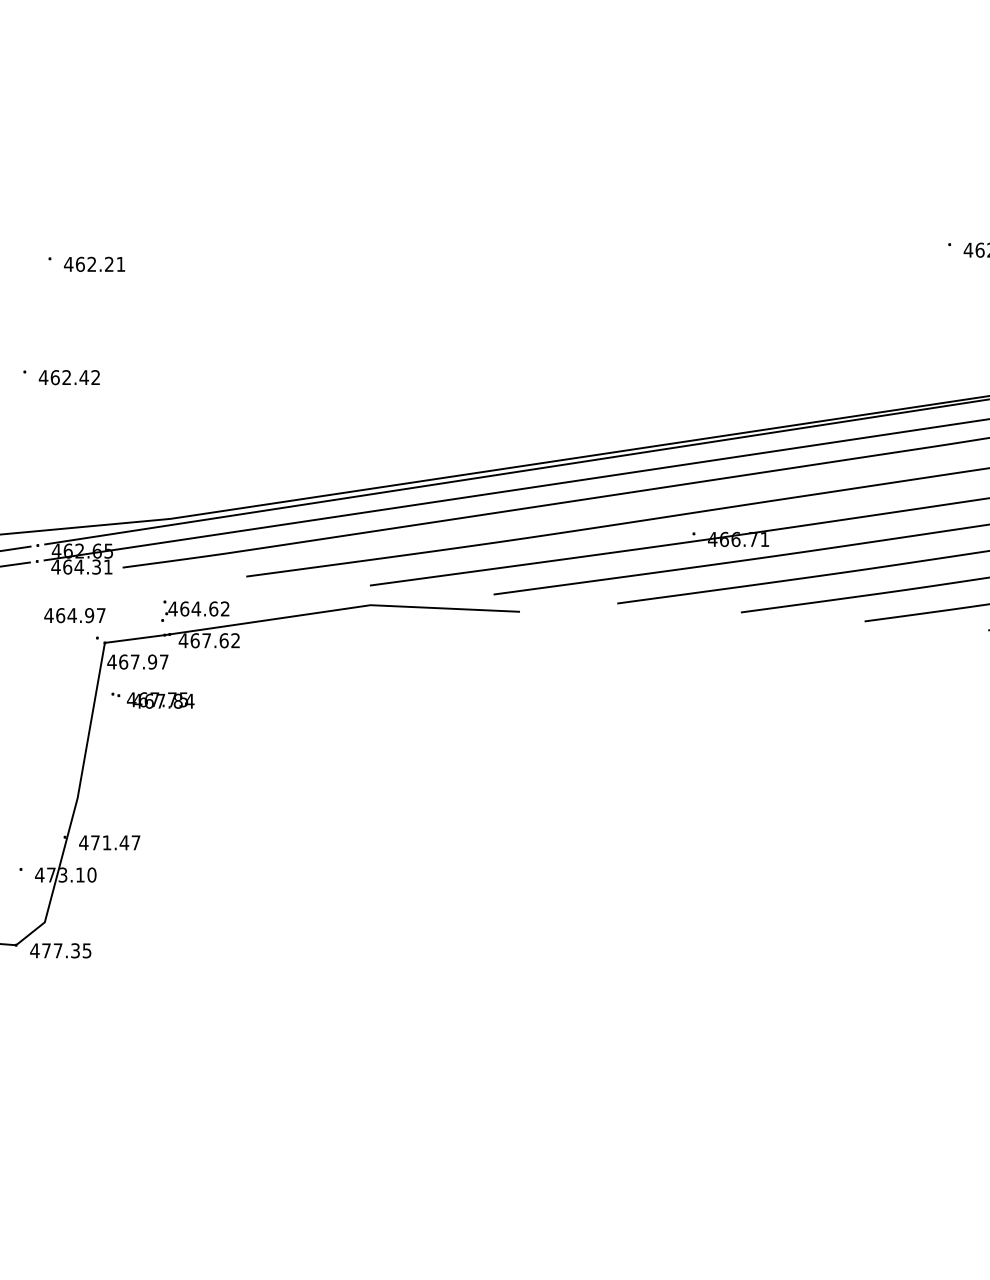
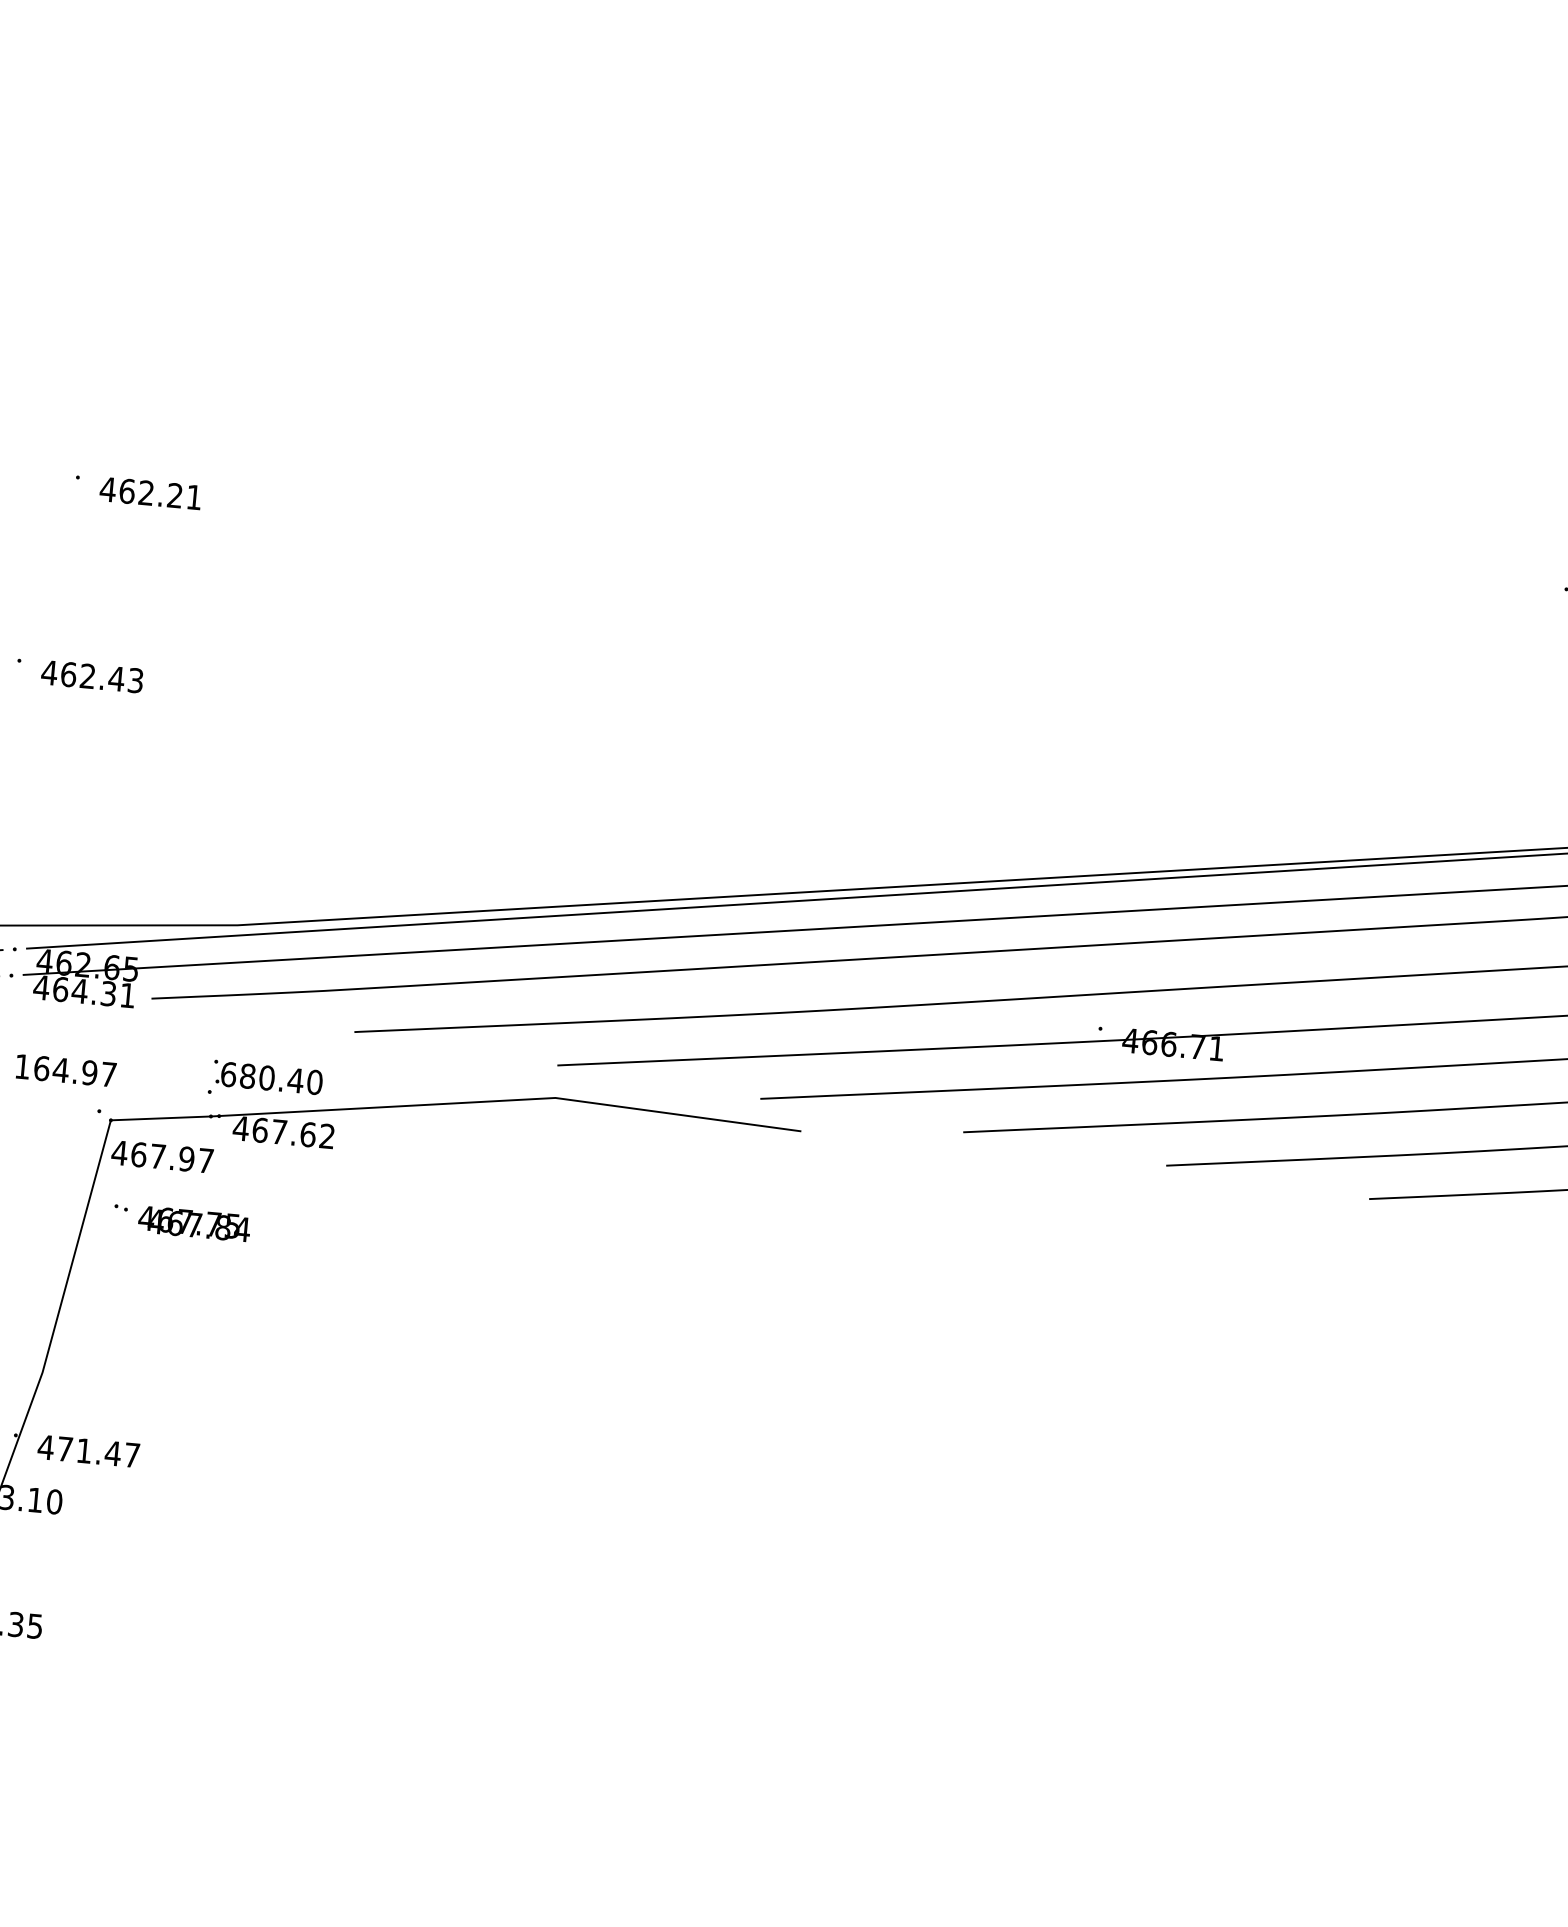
text: (95, 377) -> (135, 680), 462.42 -> 462.43
text: (198, 608) -> (270, 1077), 464.62 -> 680.40
text: (48, 615) -> (21, 1066), 464.97 -> 164.97

